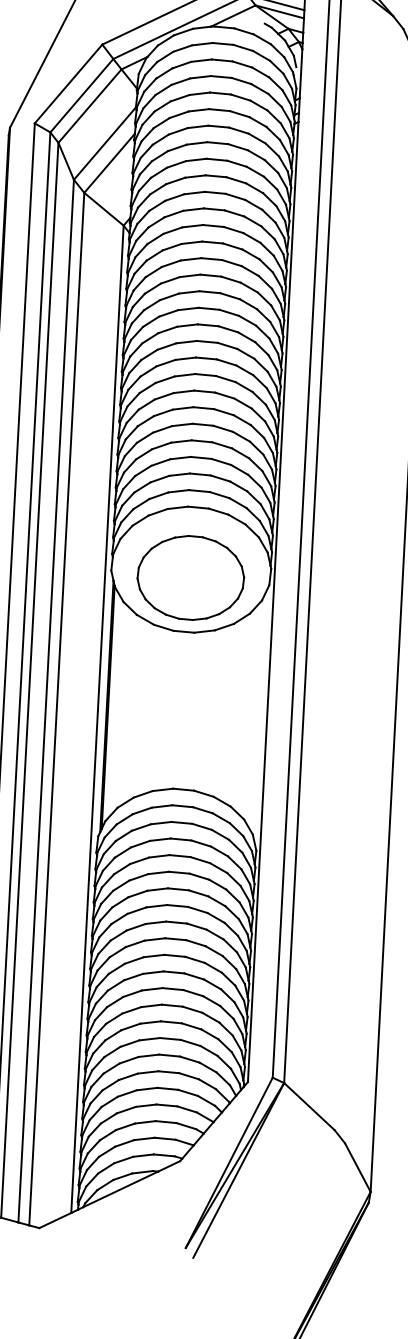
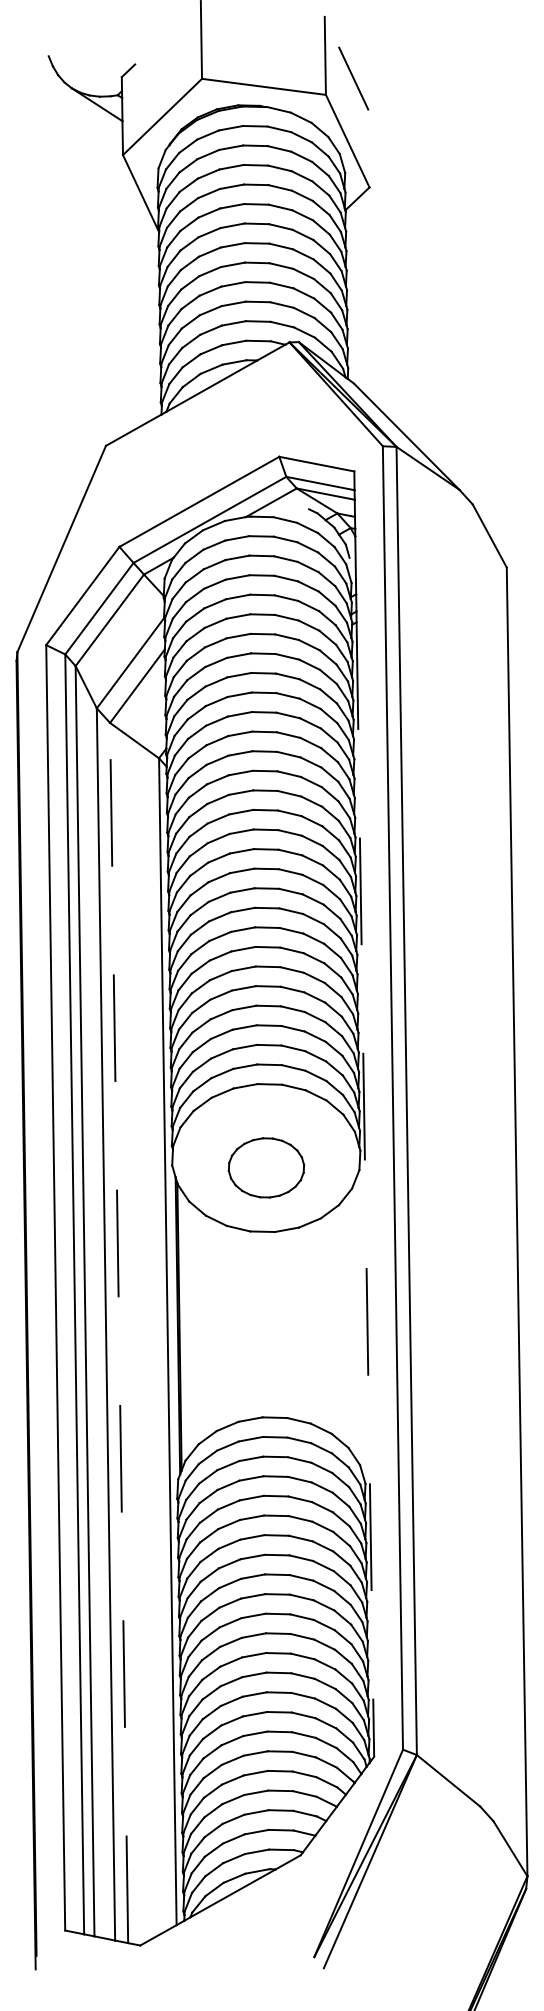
part: (190, 577) -> (266, 1167), size x0.6
line: (273, 602) -> (365, 1190), solid -> dashed
line: (57, 708) -> (119, 1332), solid -> dashed

